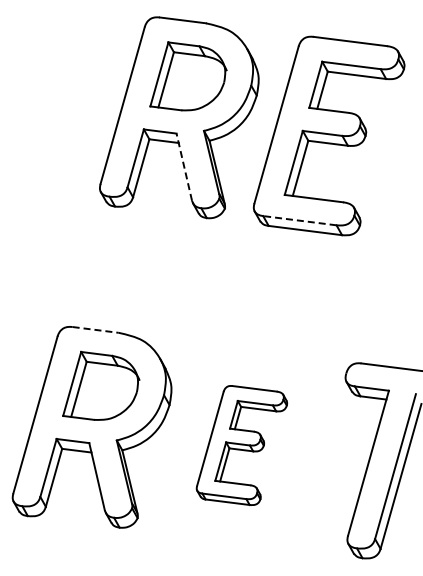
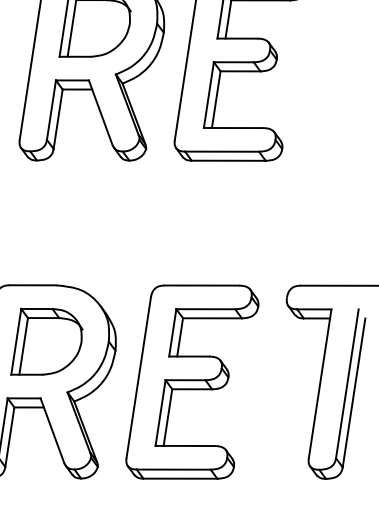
line: (184, 166) -> (100, 112), dashed -> solid
line: (299, 220) -> (221, 151), dashed -> solid
line: (96, 329) -> (33, 284), dashed -> solid
part: (241, 445) -> (191, 381), size x1.67

